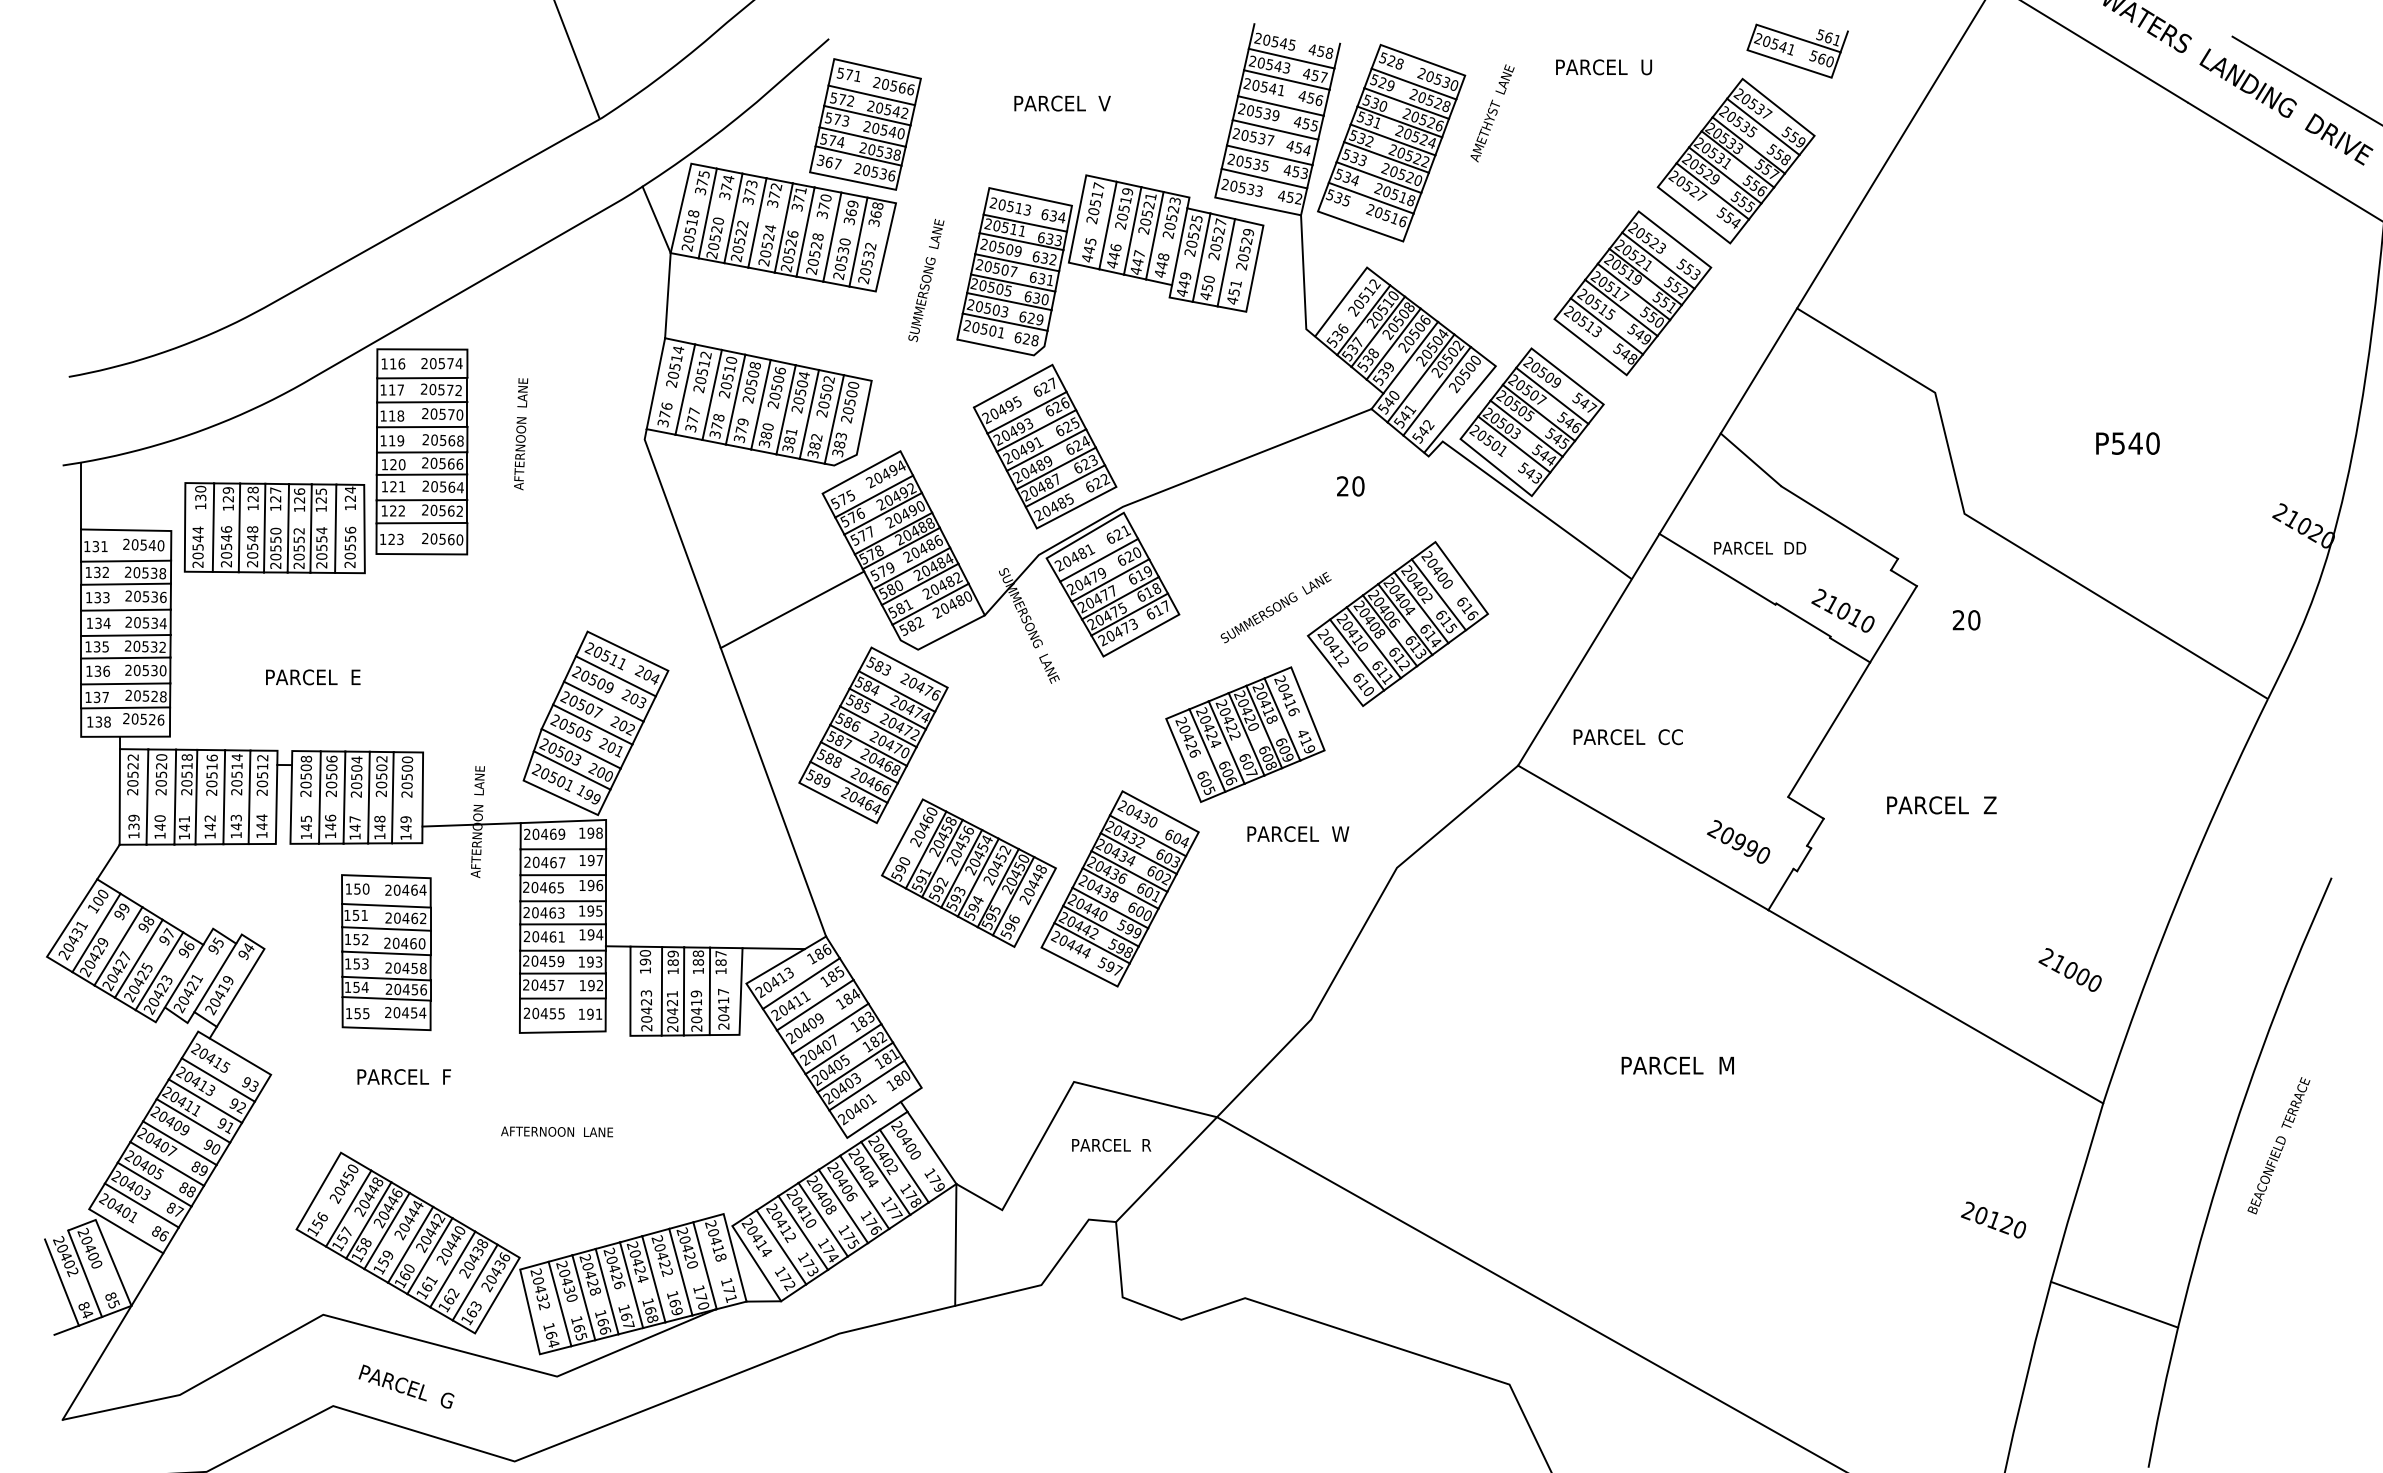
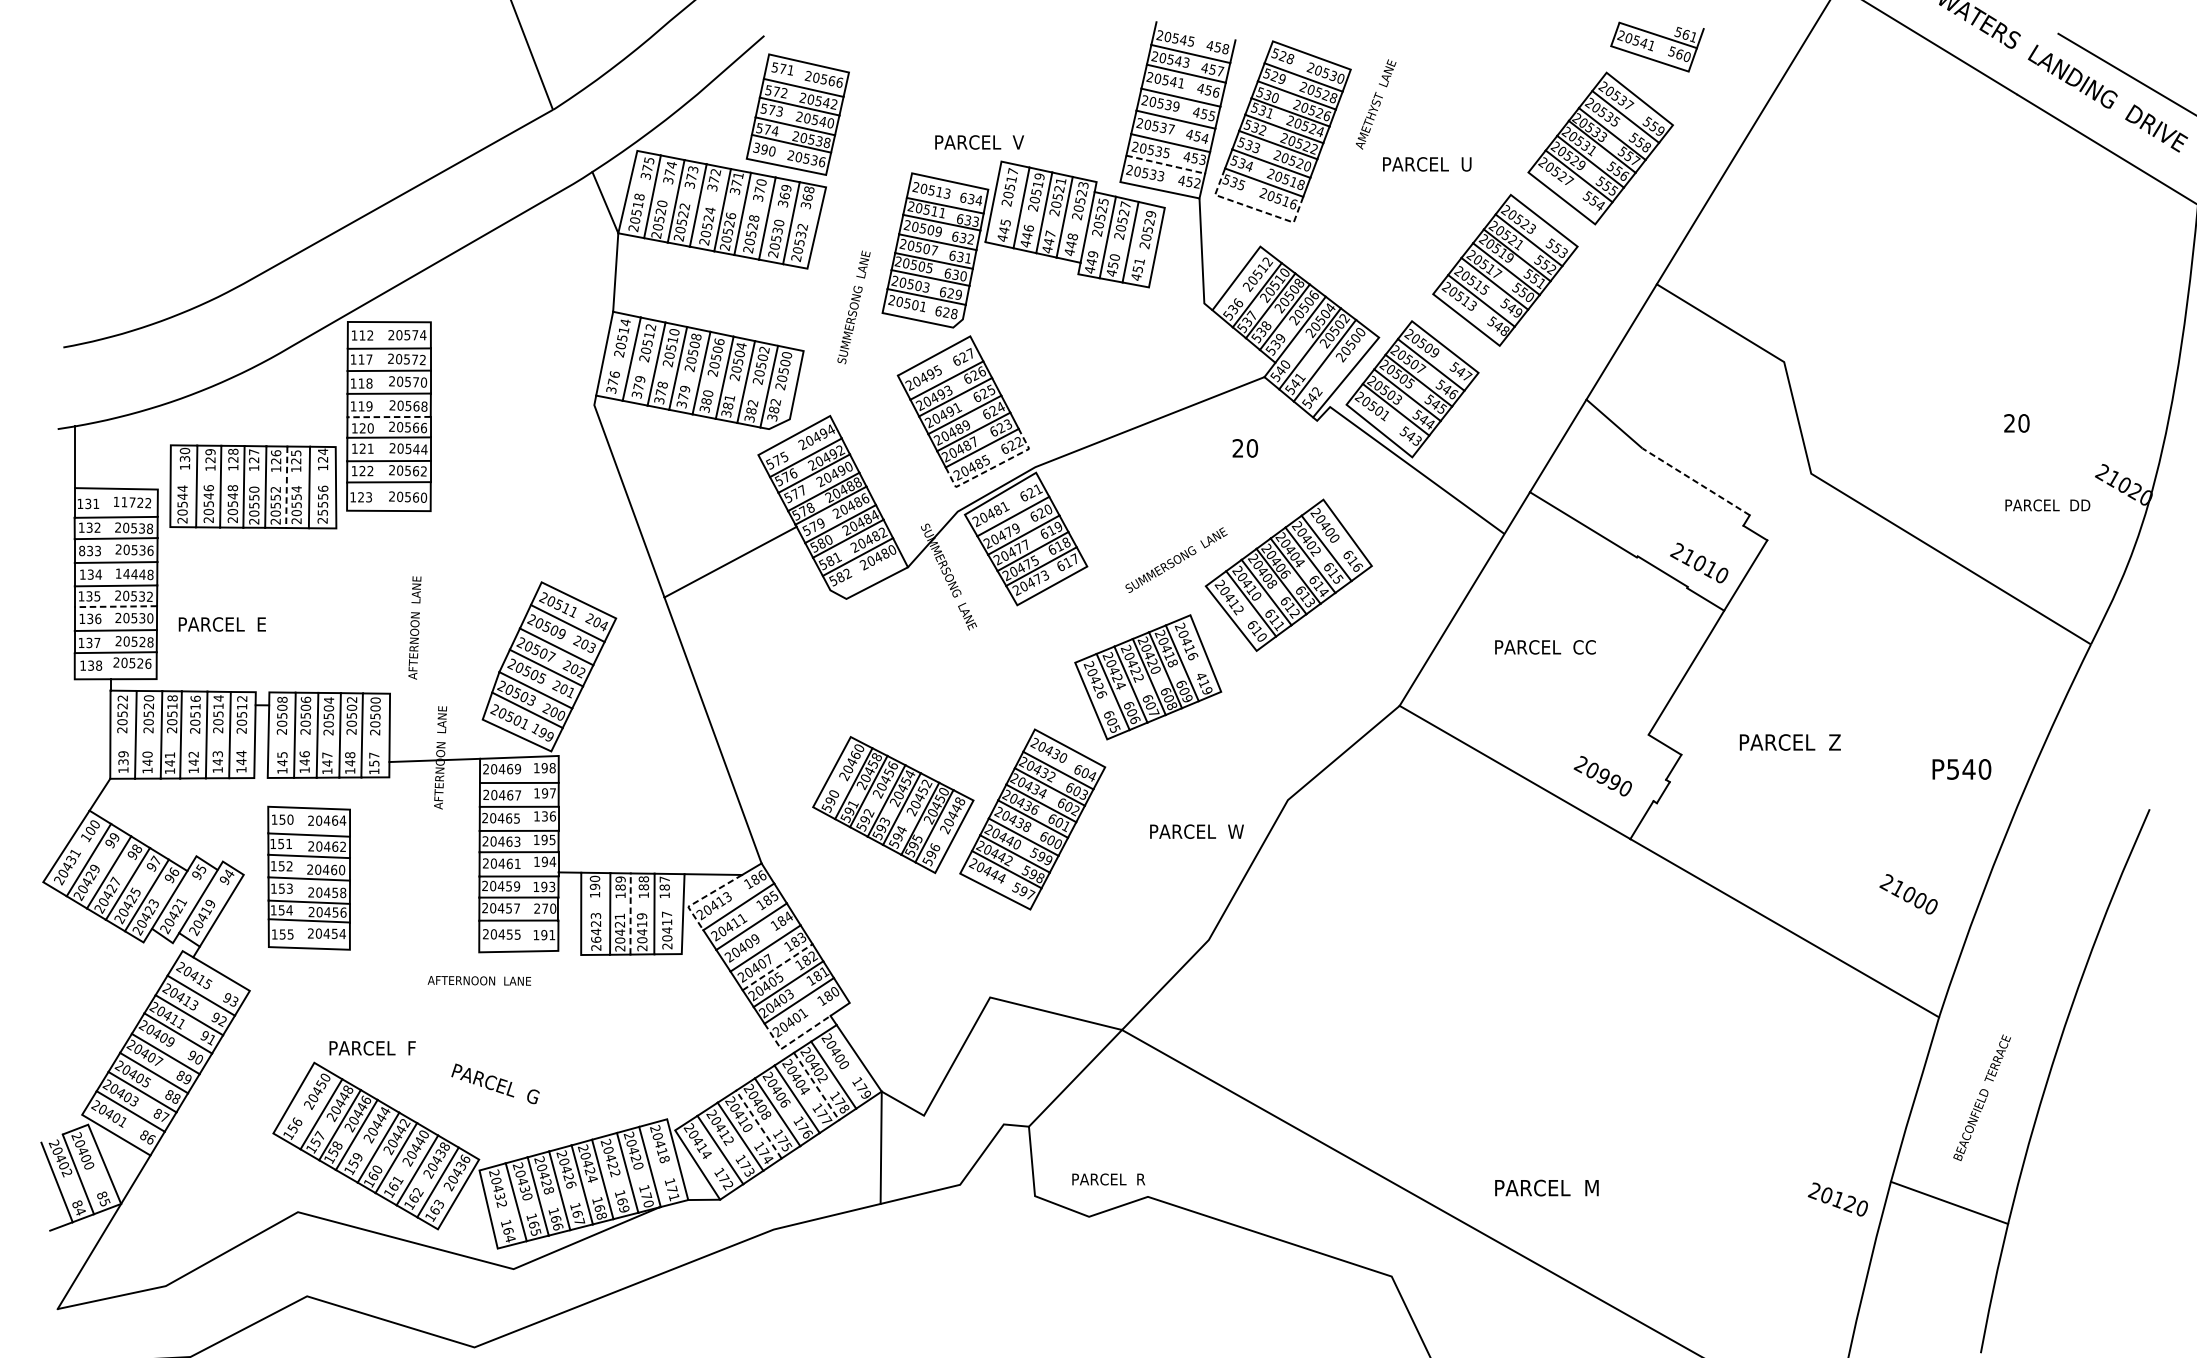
text: (1603, 67) -> (1426, 164), moved
text: (1062, 103) -> (979, 142), moved
text: (833, 162) -> (768, 149), 367 -> 390
line: (1264, 178) -> (1165, 164), solid -> dashed
line: (1360, 226) -> (1254, 208), solid -> dashed
text: (926, 280) -> (854, 307), moved
text: (401, 363) -> (370, 335), 116 -> 112
text: (693, 411) -> (639, 379), 377 -> 379
text: (521, 434) -> (415, 628), moved
text: (841, 436) -> (775, 402), 383 -> 382
text: (2127, 443) -> (1961, 769), moved
line: (421, 452) -> (388, 417), solid -> dashed
text: (451, 486) -> (416, 448), 20564 -> 20544
line: (1076, 507) -> (992, 467), solid -> dashed
line: (1839, 522) -> (1695, 481), solid -> dashed
line: (311, 529) -> (287, 488), solid -> dashed
text: (143, 544) -> (132, 501), 20540 -> 11722
text: (1760, 547) -> (2048, 504), moved
text: (349, 555) -> (322, 512), 20556 -> 25556
text: (88, 597) -> (81, 550), 133 -> 833
text: (1966, 620) -> (2016, 423), moved
text: (145, 622) -> (134, 573), 20534 -> 14448
line: (125, 658) -> (115, 607), solid -> dashed
text: (313, 677) -> (222, 624), moved
part: (873, 735) -> (805, 678), removed
text: (1627, 737) -> (1544, 647), moved
text: (405, 823) -> (373, 759), 149 -> 157
text: (1298, 833) -> (1197, 831), moved
text: (590, 885) -> (544, 816), 196 -> 136
part: (386, 952) -> (309, 878), moved
line: (761, 974) -> (702, 898), solid -> dashed
text: (591, 985) -> (545, 908), 192 -> 270
line: (684, 990) -> (631, 913), solid -> dashed
text: (646, 1019) -> (596, 939), 20423 -> 26423
line: (843, 1048) -> (777, 966), solid -> dashed
text: (1677, 1065) -> (1546, 1187), moved
text: (403, 1076) -> (371, 1047), moved
line: (860, 1129) -> (793, 1041), solid -> dashed
text: (556, 1131) -> (478, 980), moved
text: (1111, 1144) -> (1108, 1178), moved
text: (2278, 1145) -> (1981, 1097), moved
line: (885, 1178) -> (816, 1086), solid -> dashed
line: (822, 1219) -> (758, 1124), solid -> dashed
text: (1993, 1219) -> (1837, 1199), moved
text: (406, 1386) -> (495, 1083), moved

